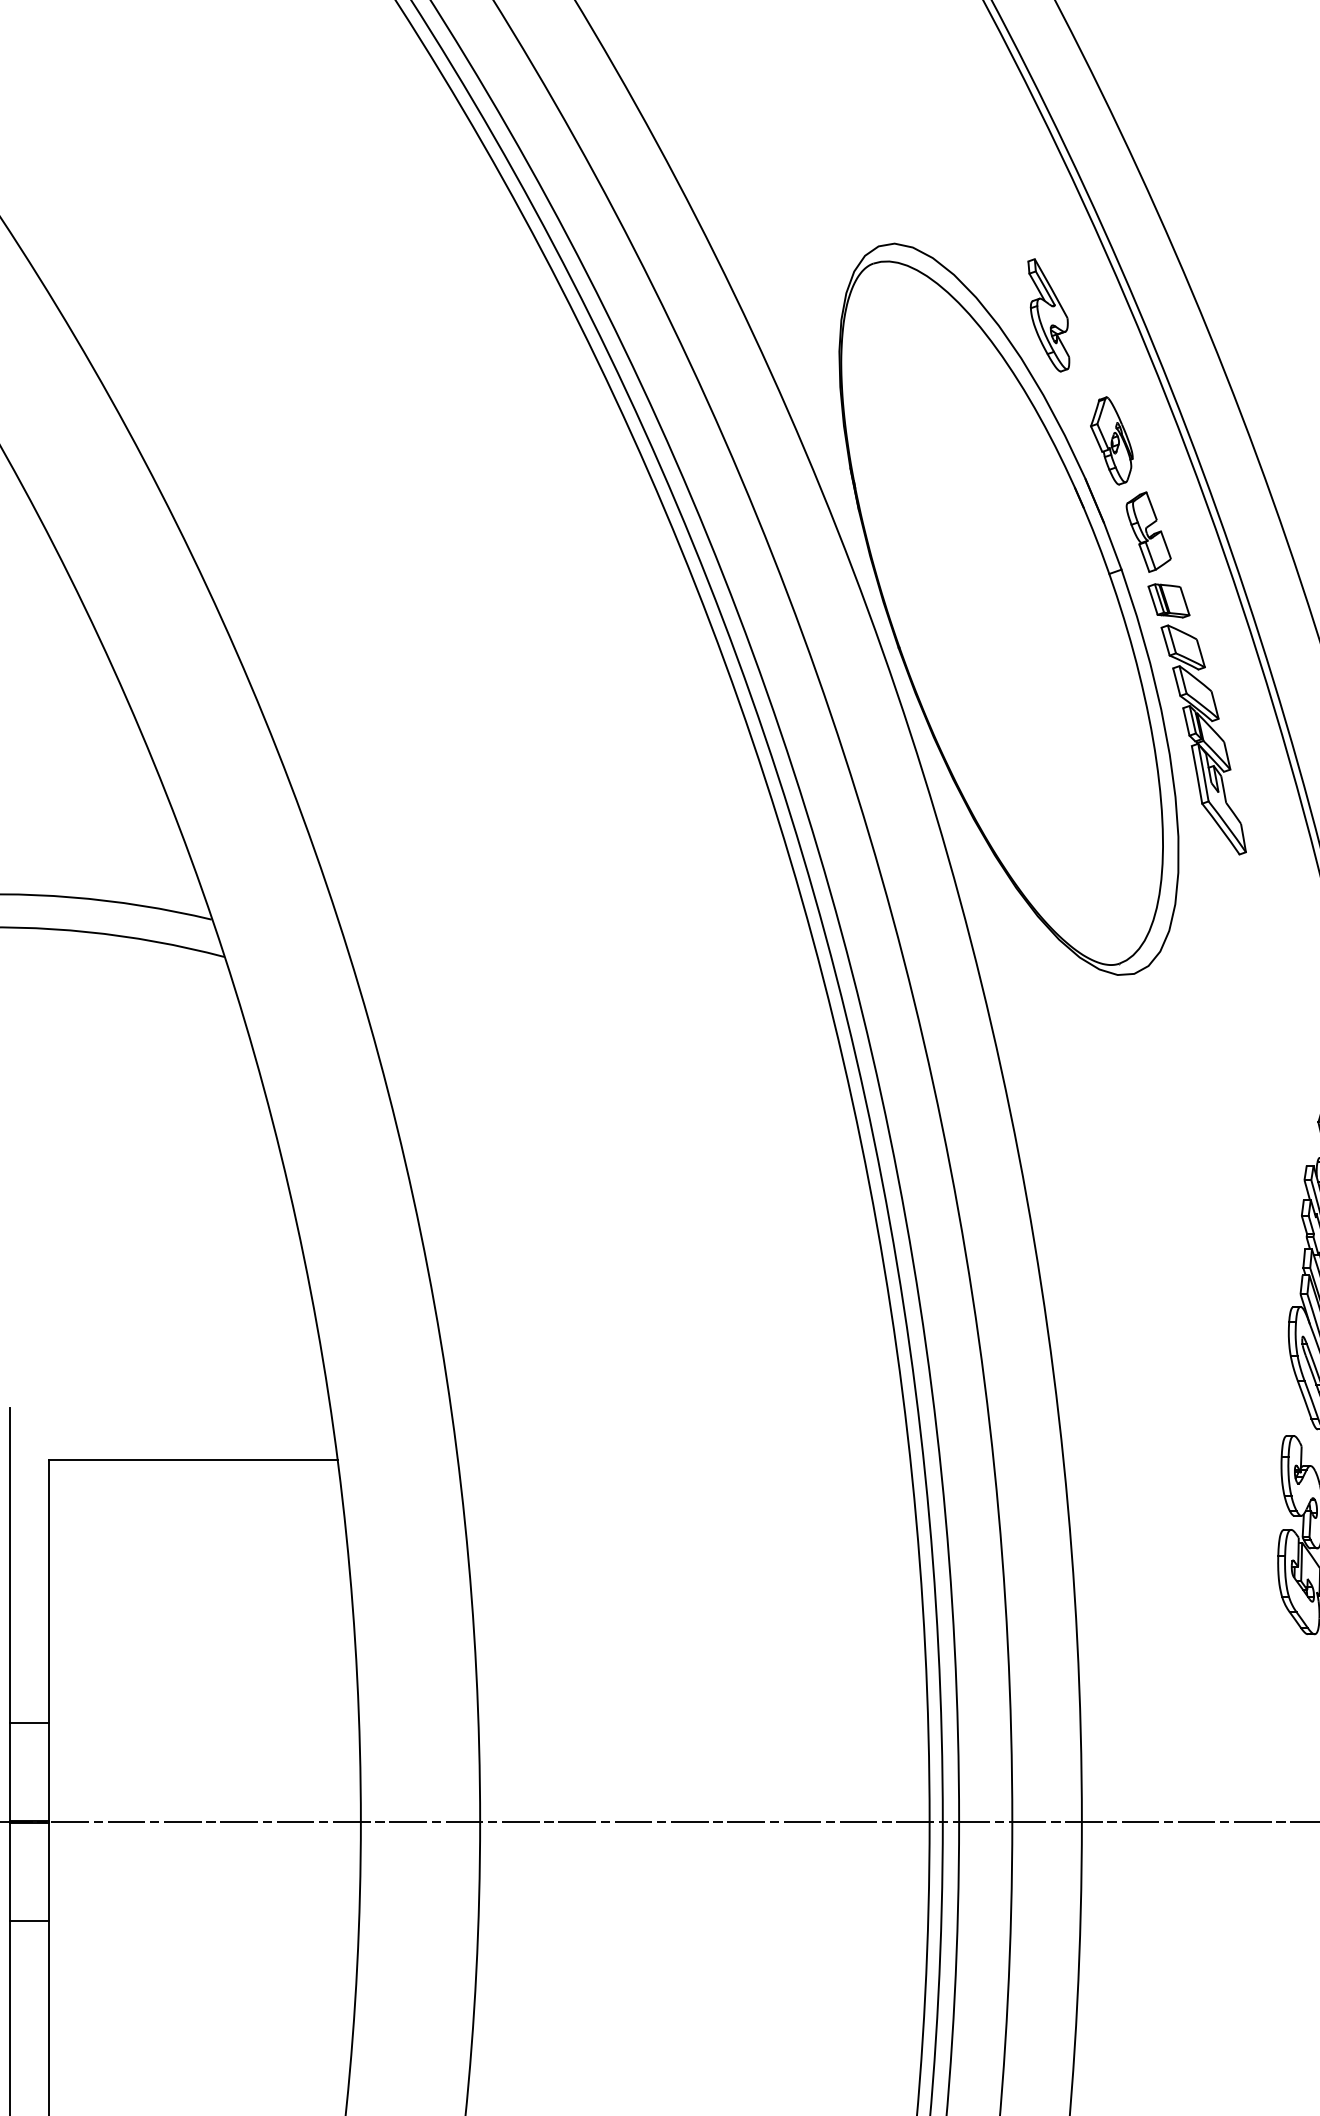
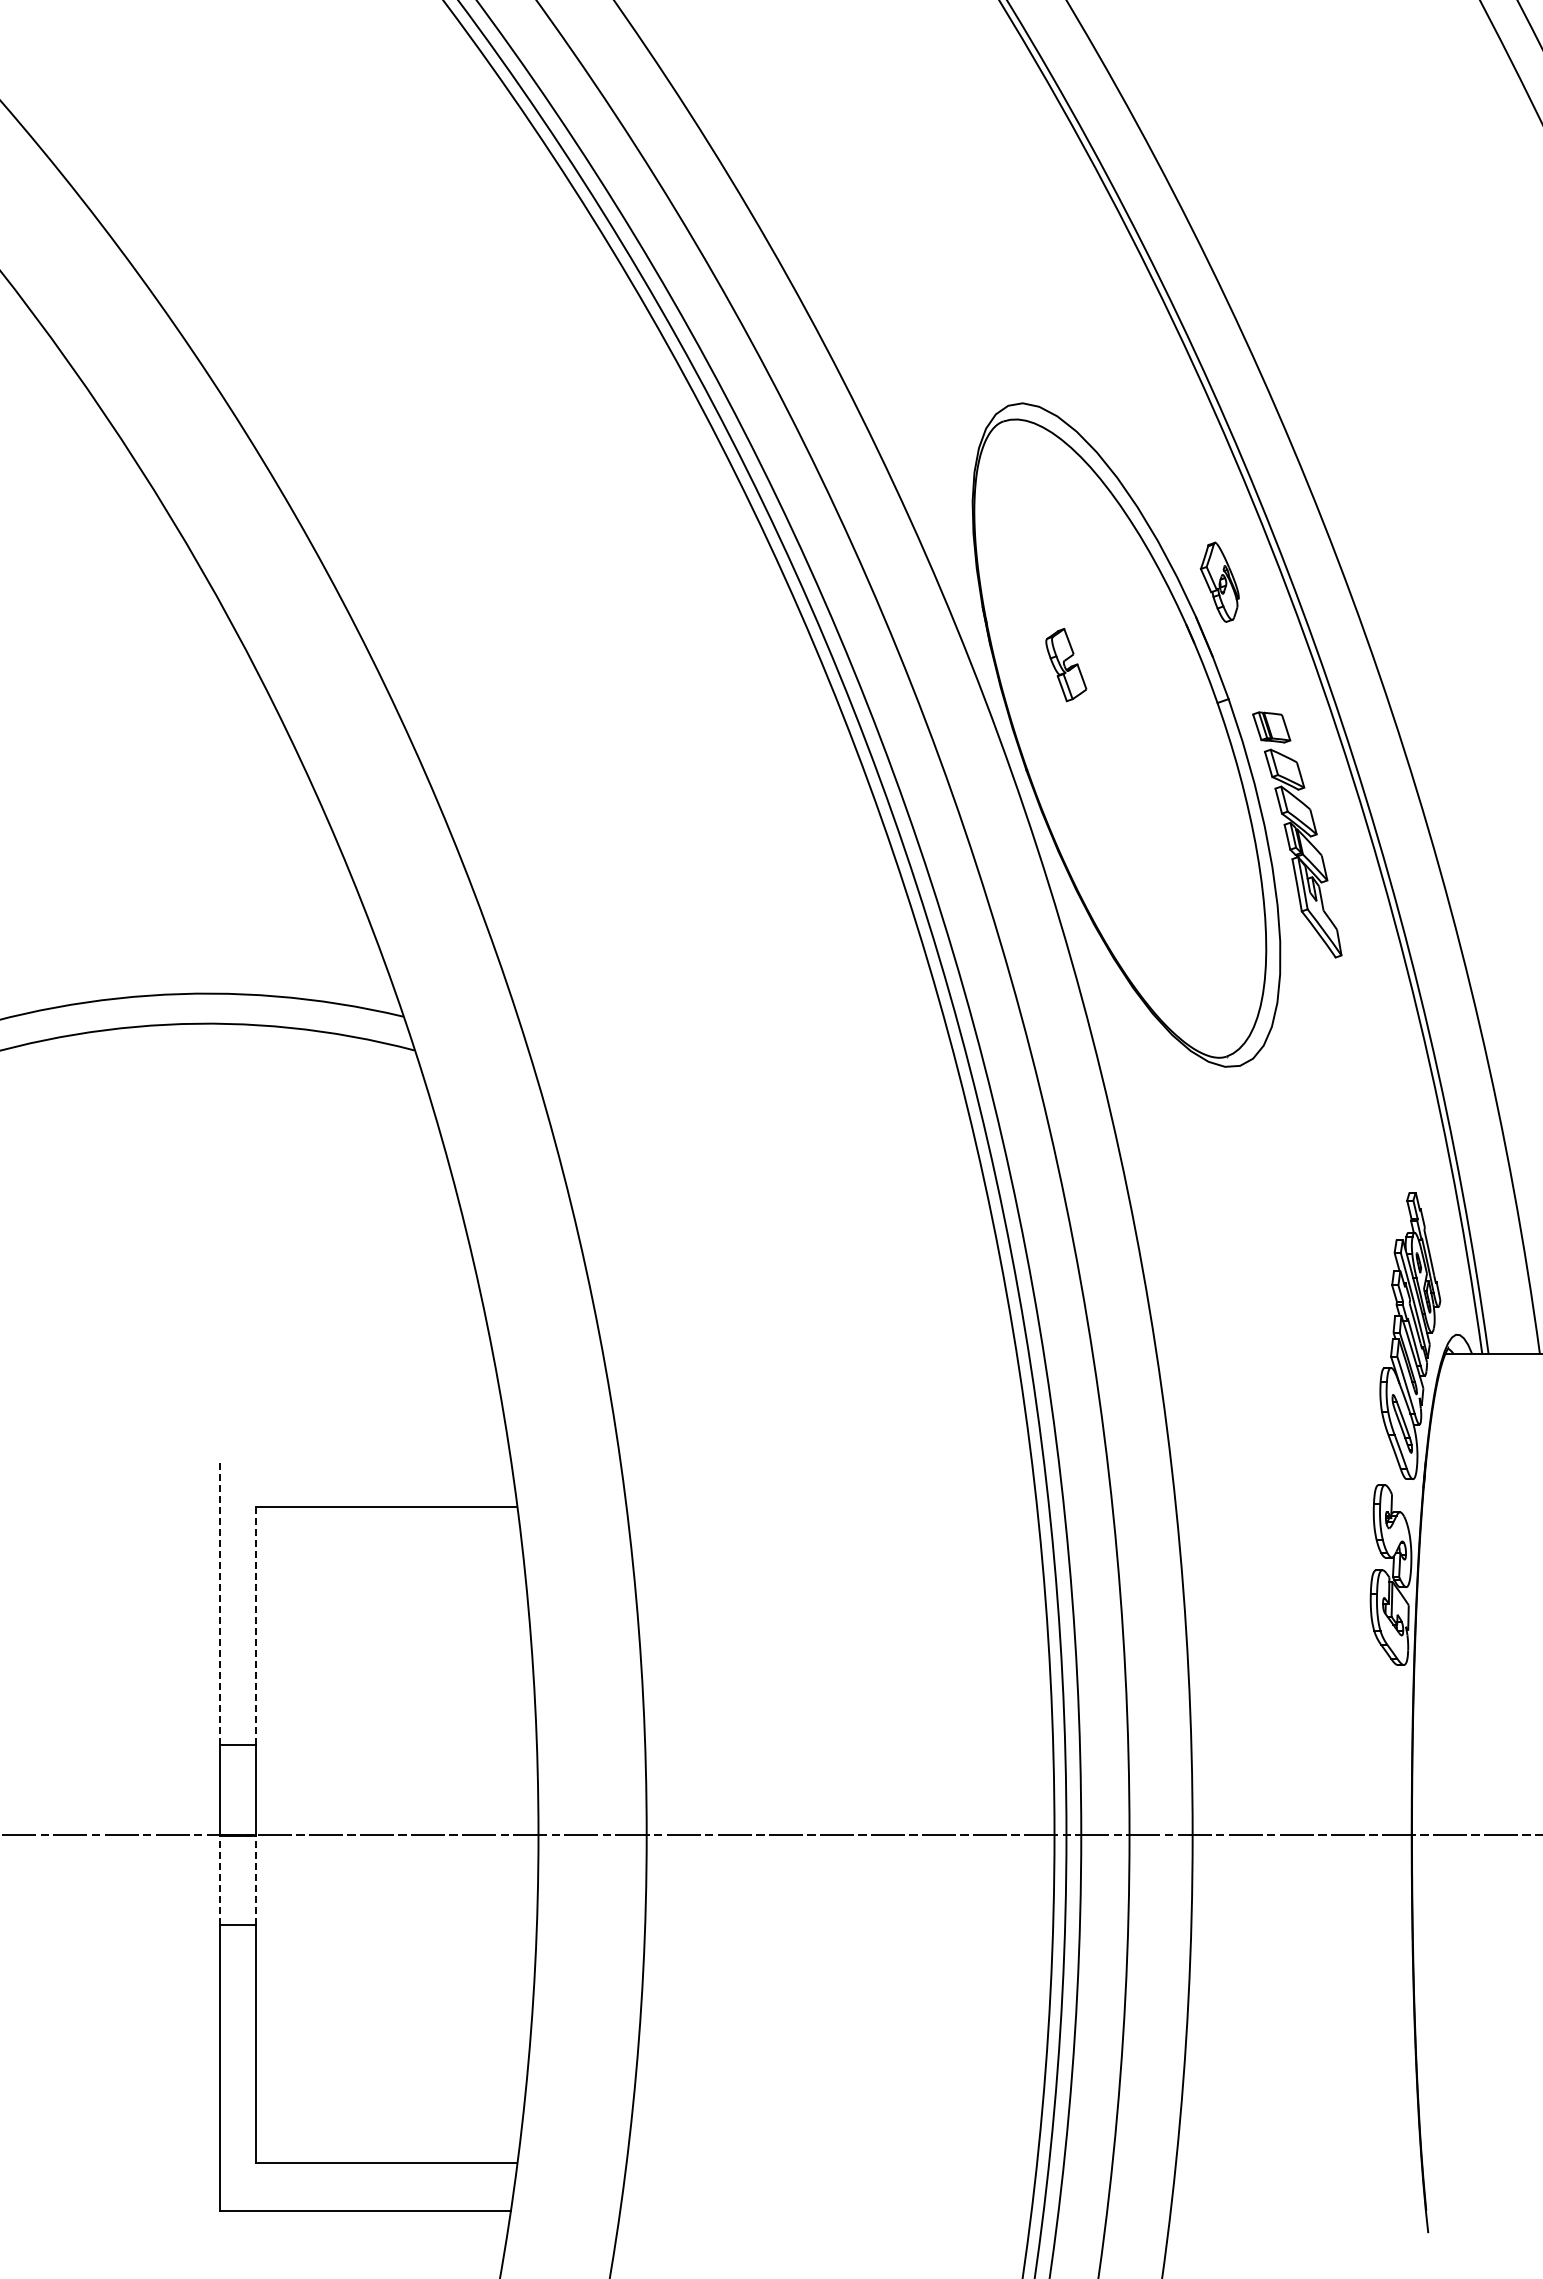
part: (1048, 315) -> (1162, 468), removed
part: (1148, 531) -> (1066, 664), moved
line: (9, 1565) -> (219, 1602), solid -> dashed
line: (48, 1591) -> (255, 1626), solid -> dashed
line: (9, 1871) -> (219, 1880), solid -> dashed
line: (48, 1871) -> (255, 1880), solid -> dashed

